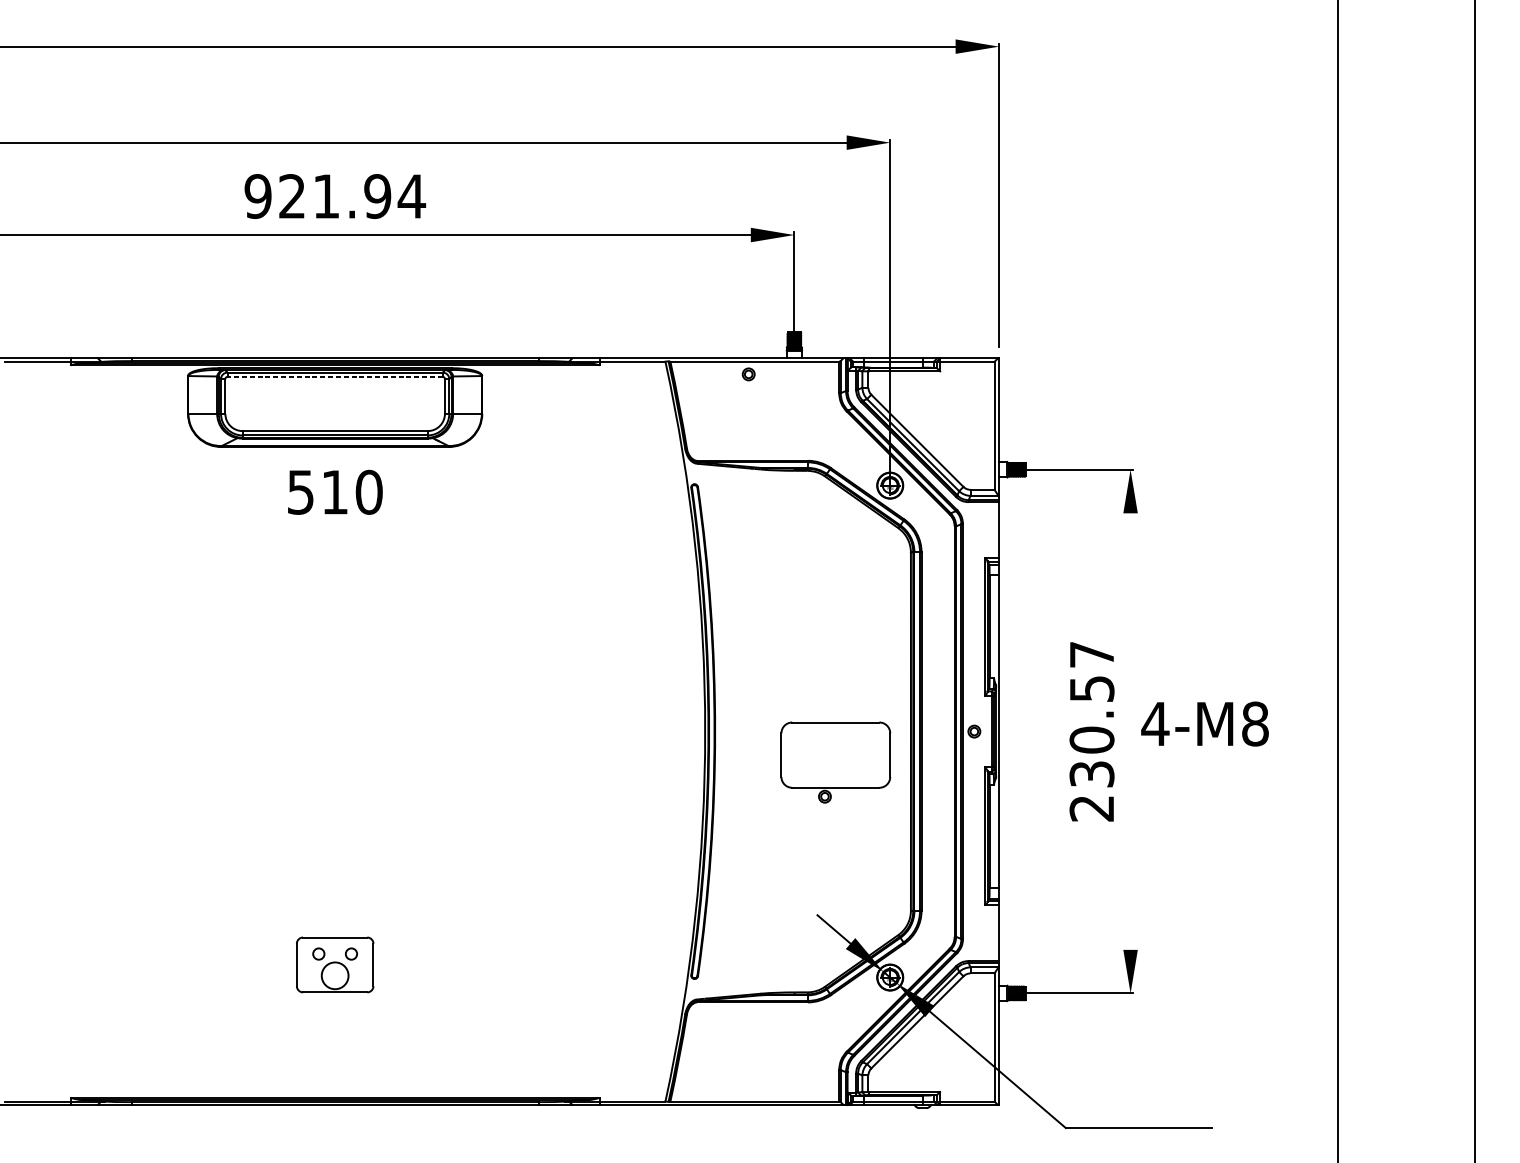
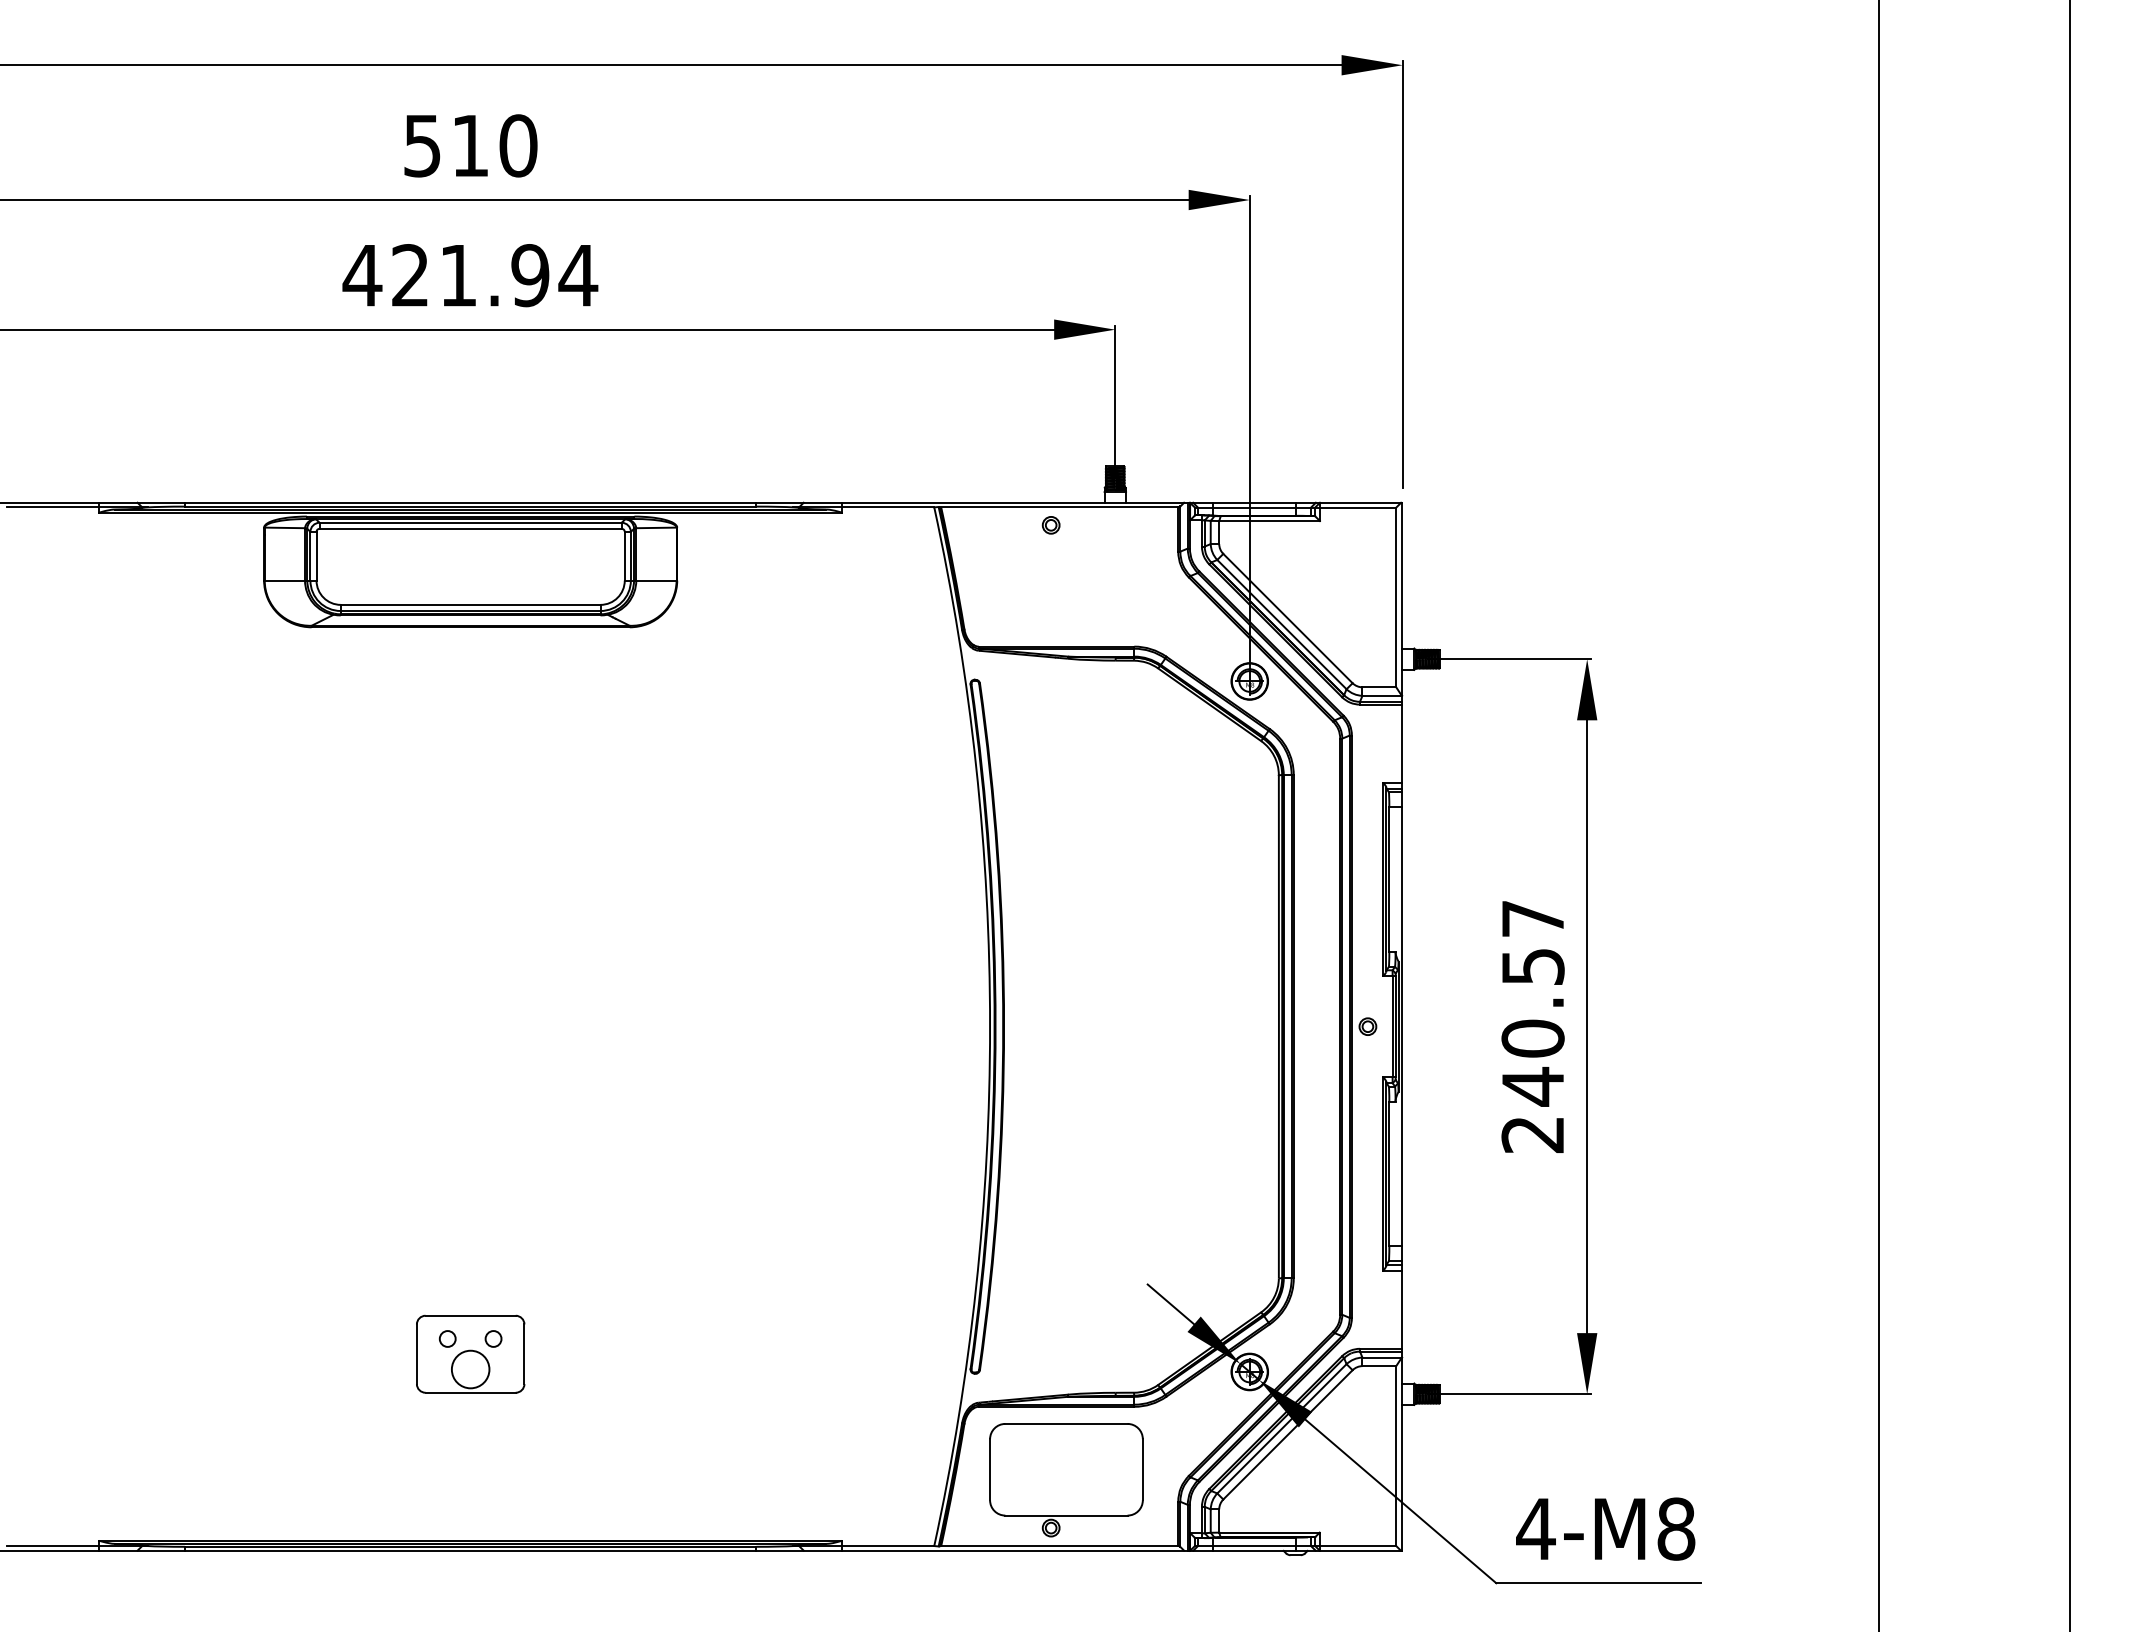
text: (258, 196) -> (362, 275), 921.94 -> 421.94
line: (335, 376) -> (470, 528), dashed -> solid
text: (335, 492) -> (470, 145), moved
text: (1204, 723) -> (1605, 1528), moved
line: (1130, 731) -> (1587, 1026), added
part: (835, 762) -> (1066, 1480), moved
text: (1091, 774) -> (1532, 1086), 230.57 -> 240.57

